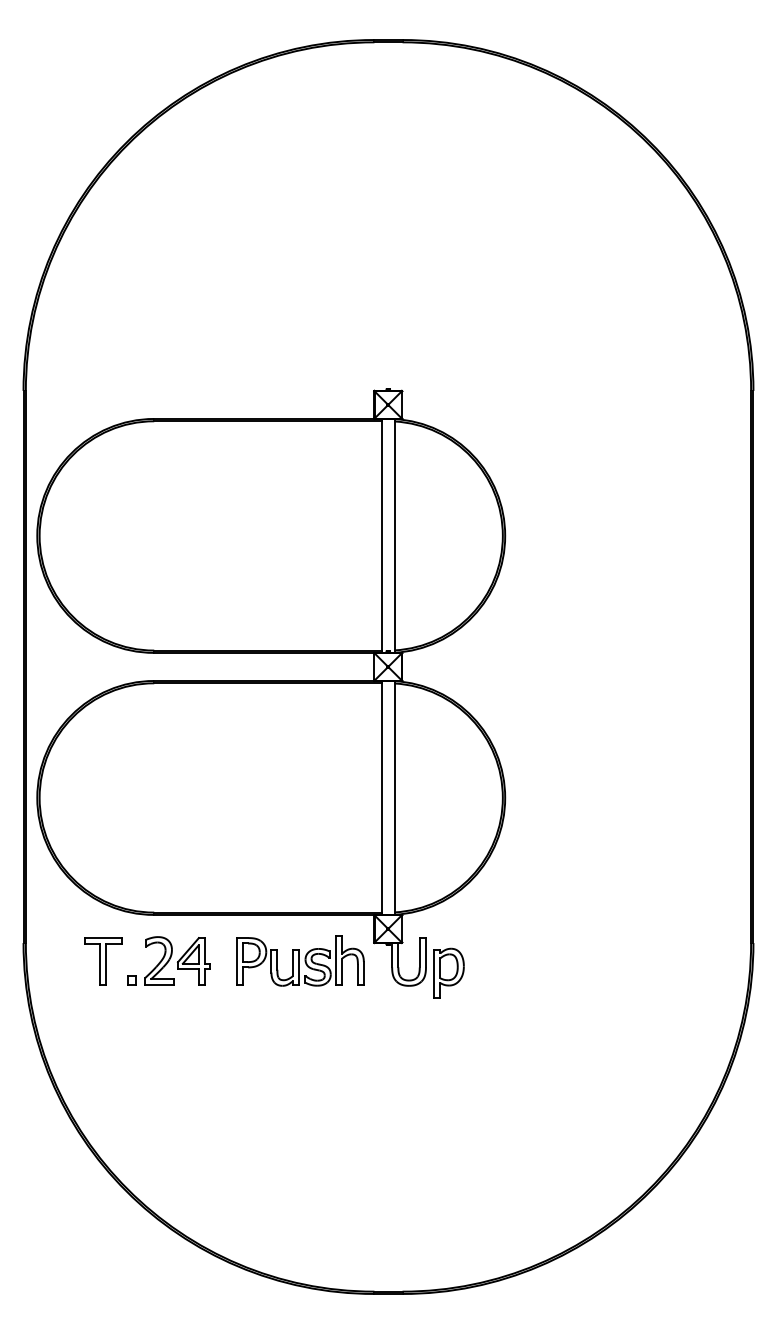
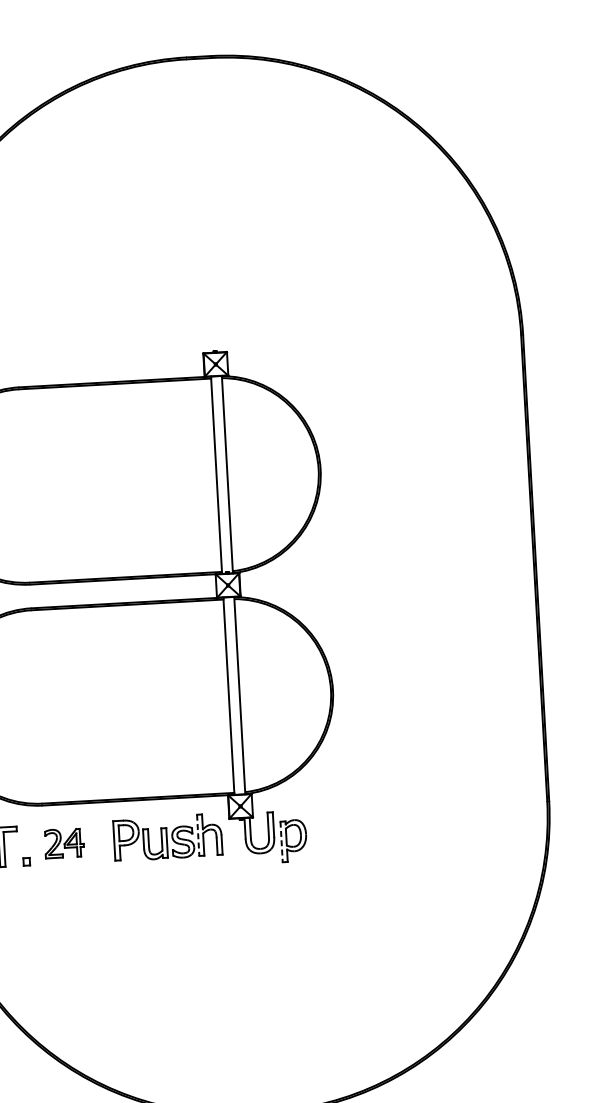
part: (177, 960) -> (64, 842), size x0.7
line: (336, 960) -> (198, 835), solid -> dashed
line: (434, 974) -> (281, 842), solid -> dashed

